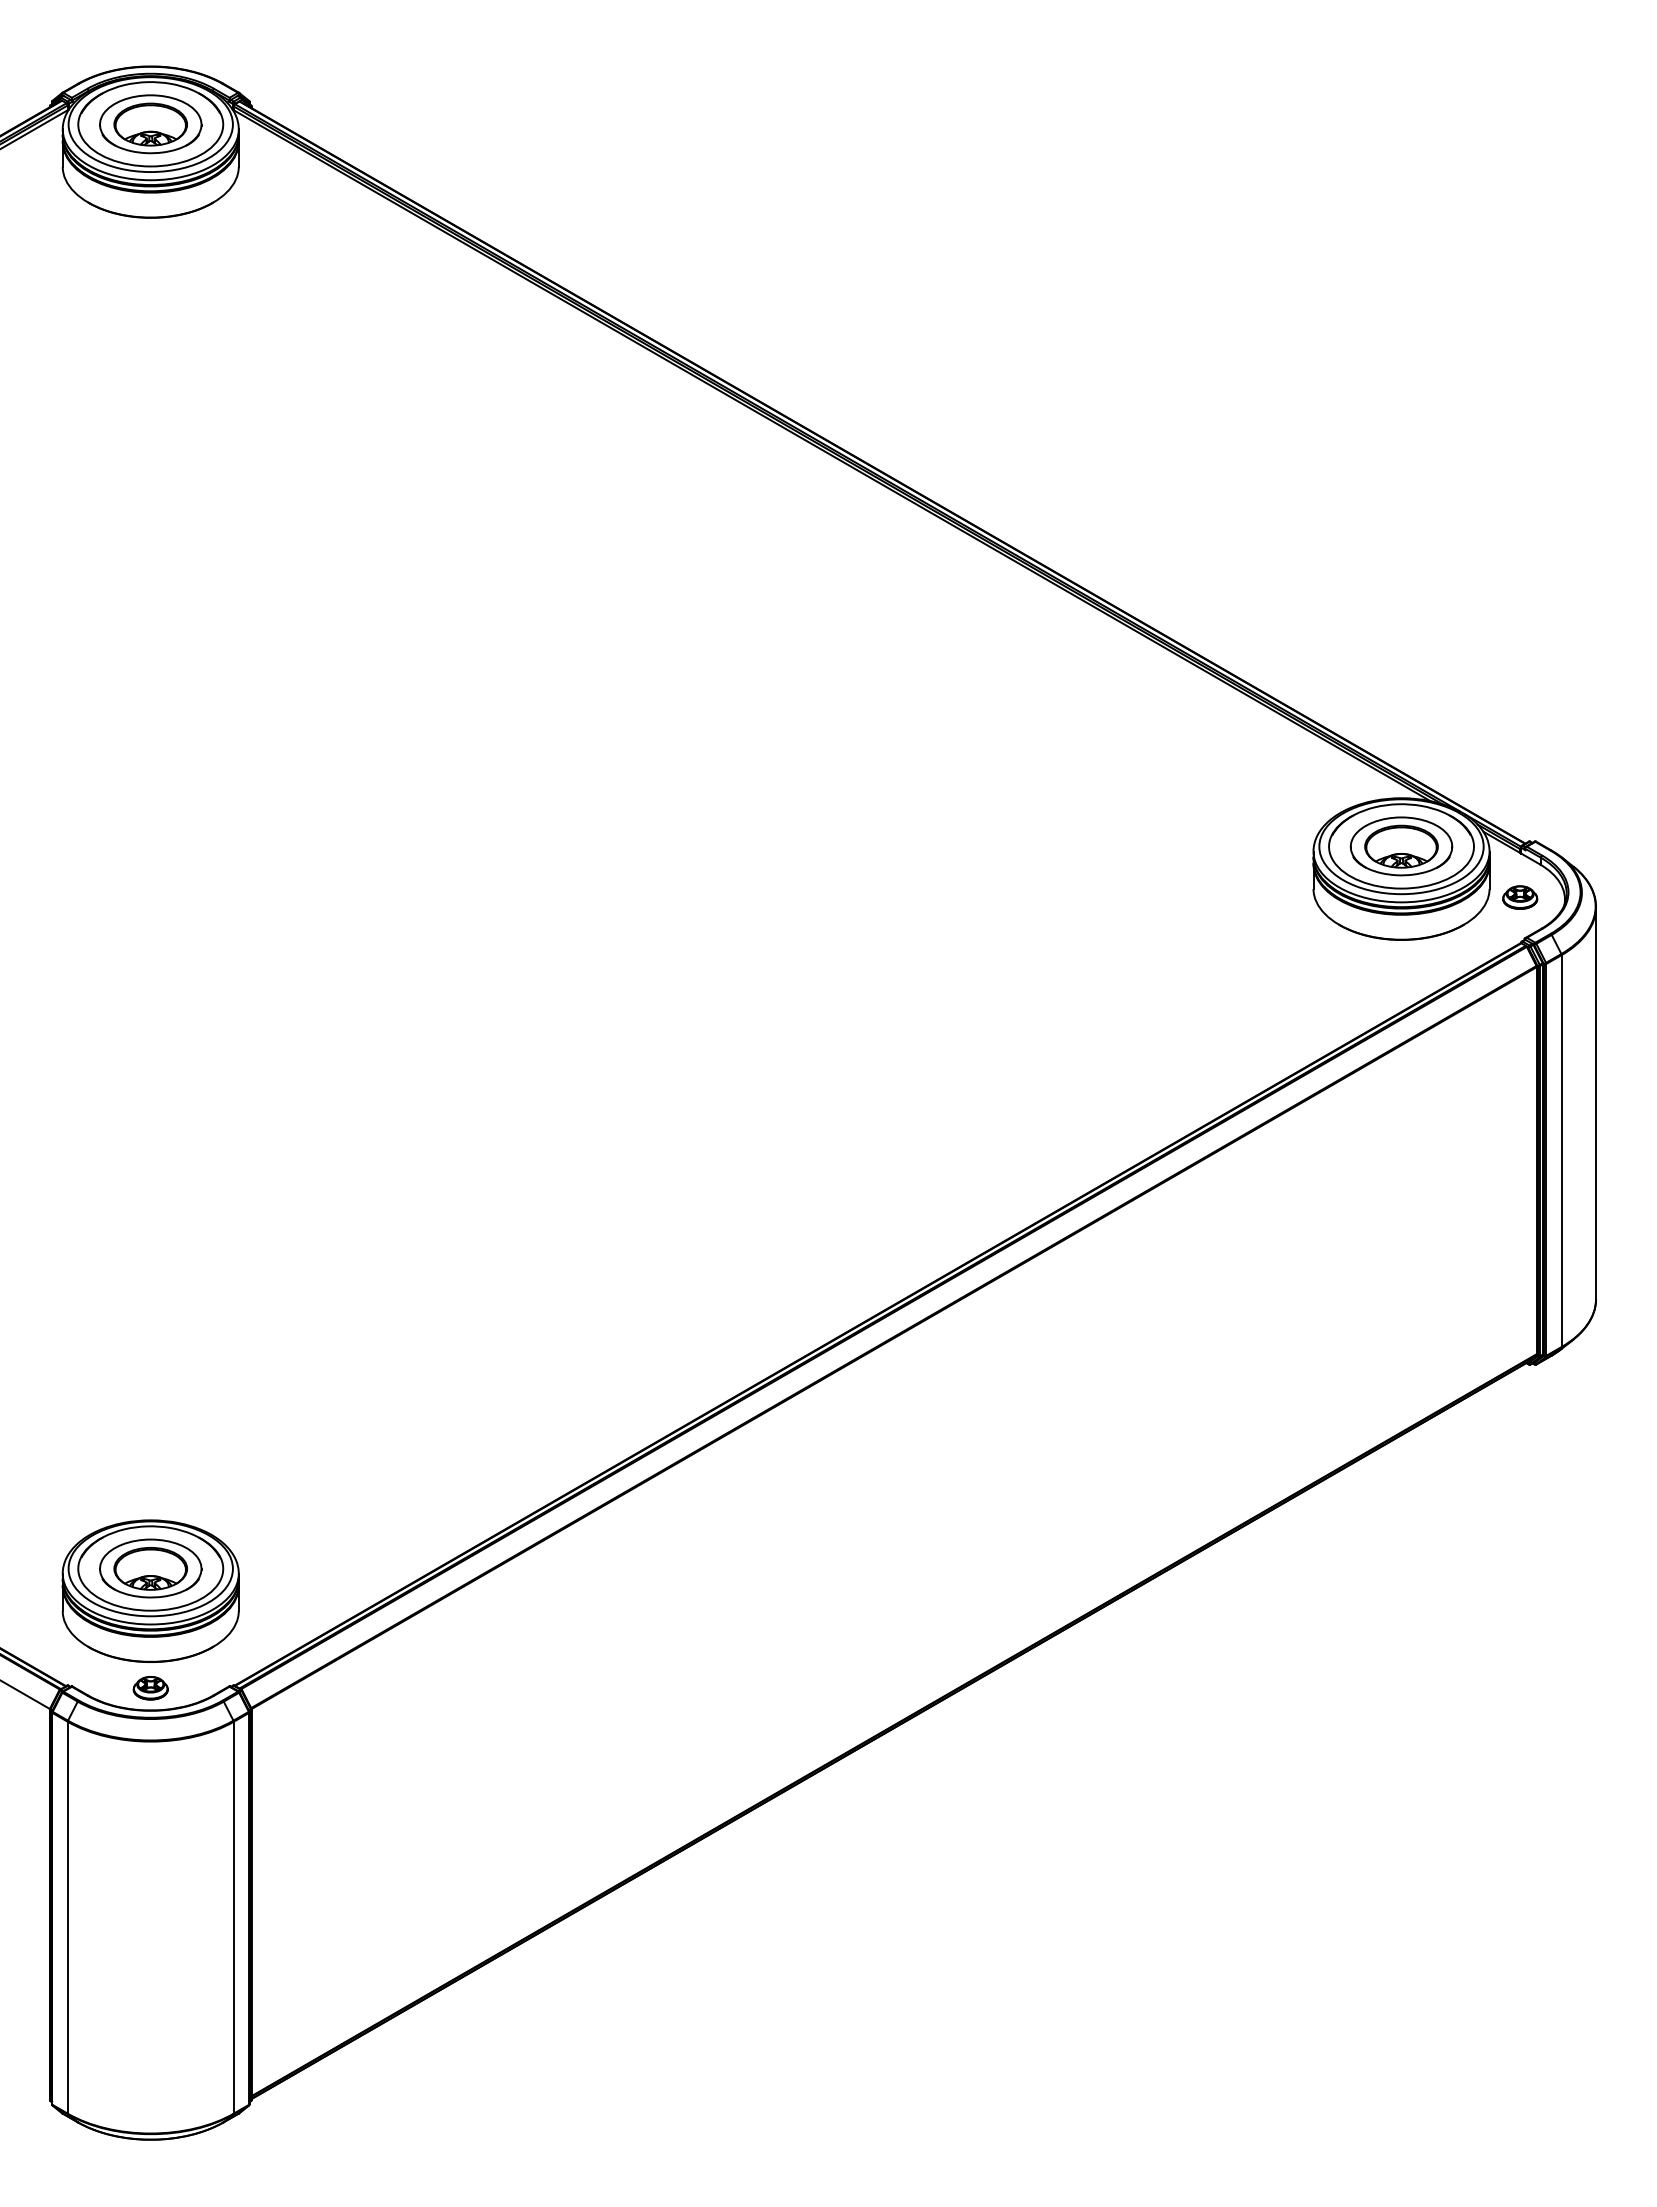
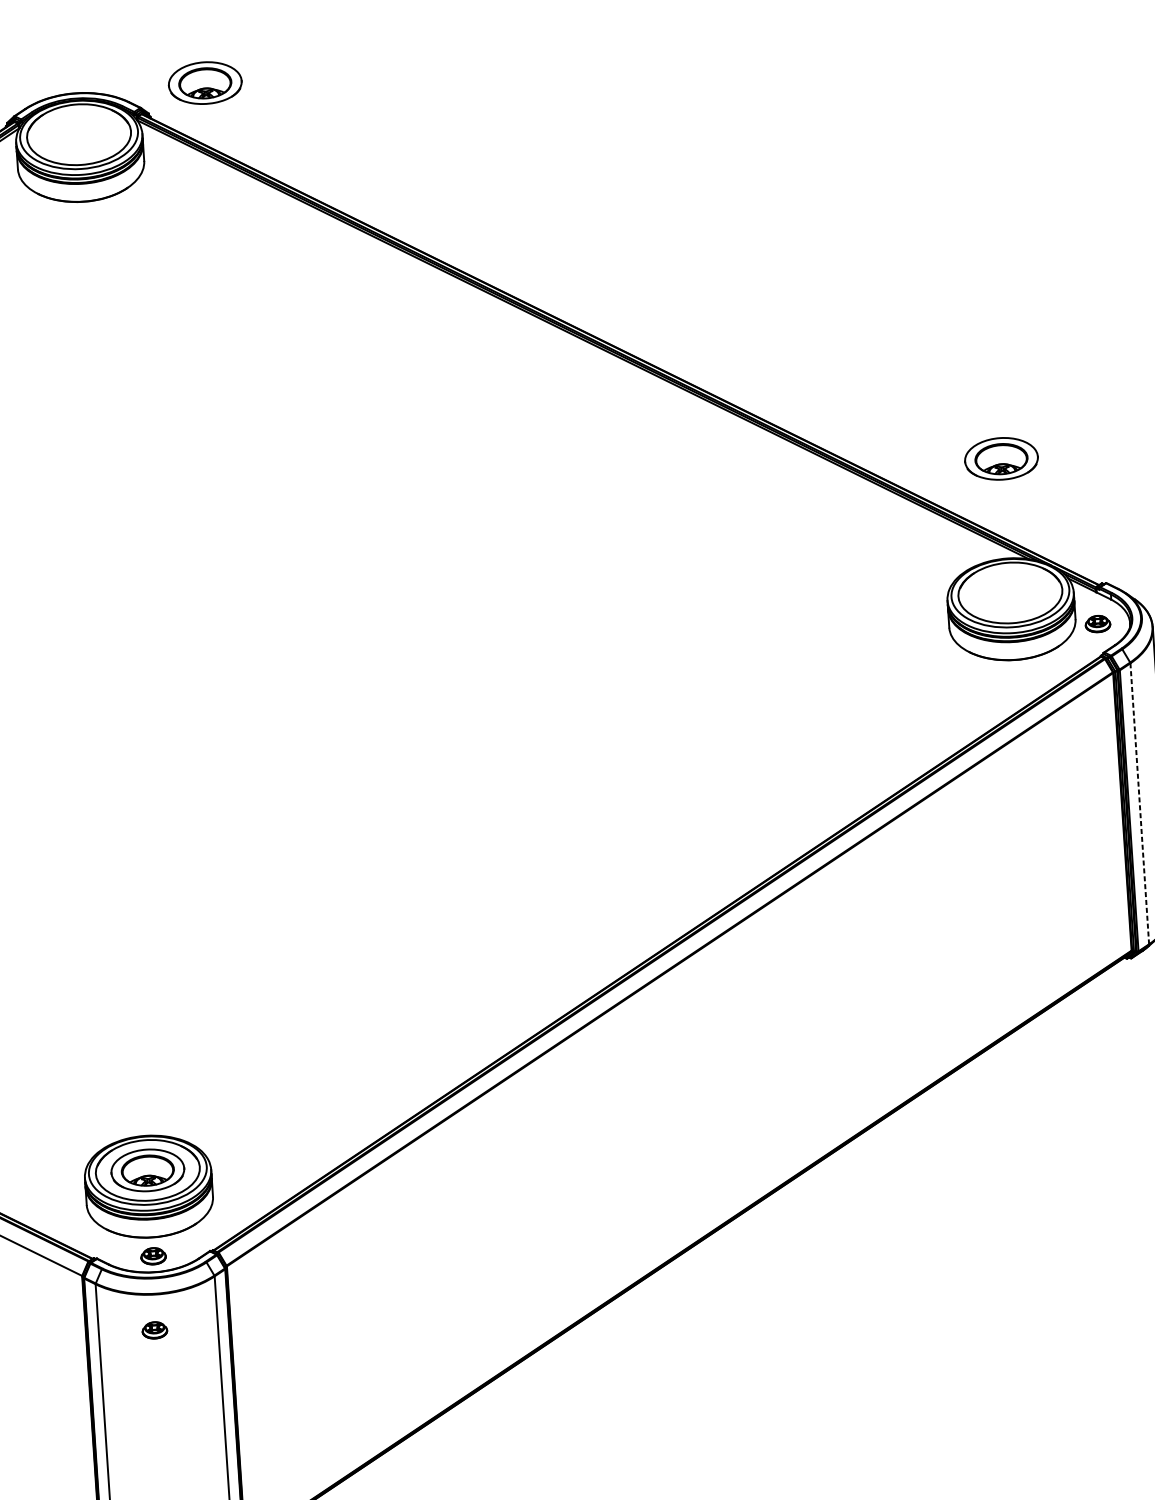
part: (150, 124) -> (205, 83), moved
part: (1401, 846) -> (1001, 458), moved
line: (1561, 1151) -> (1139, 804), solid -> dashed
part: (145, 1791) -> (154, 1330), added

